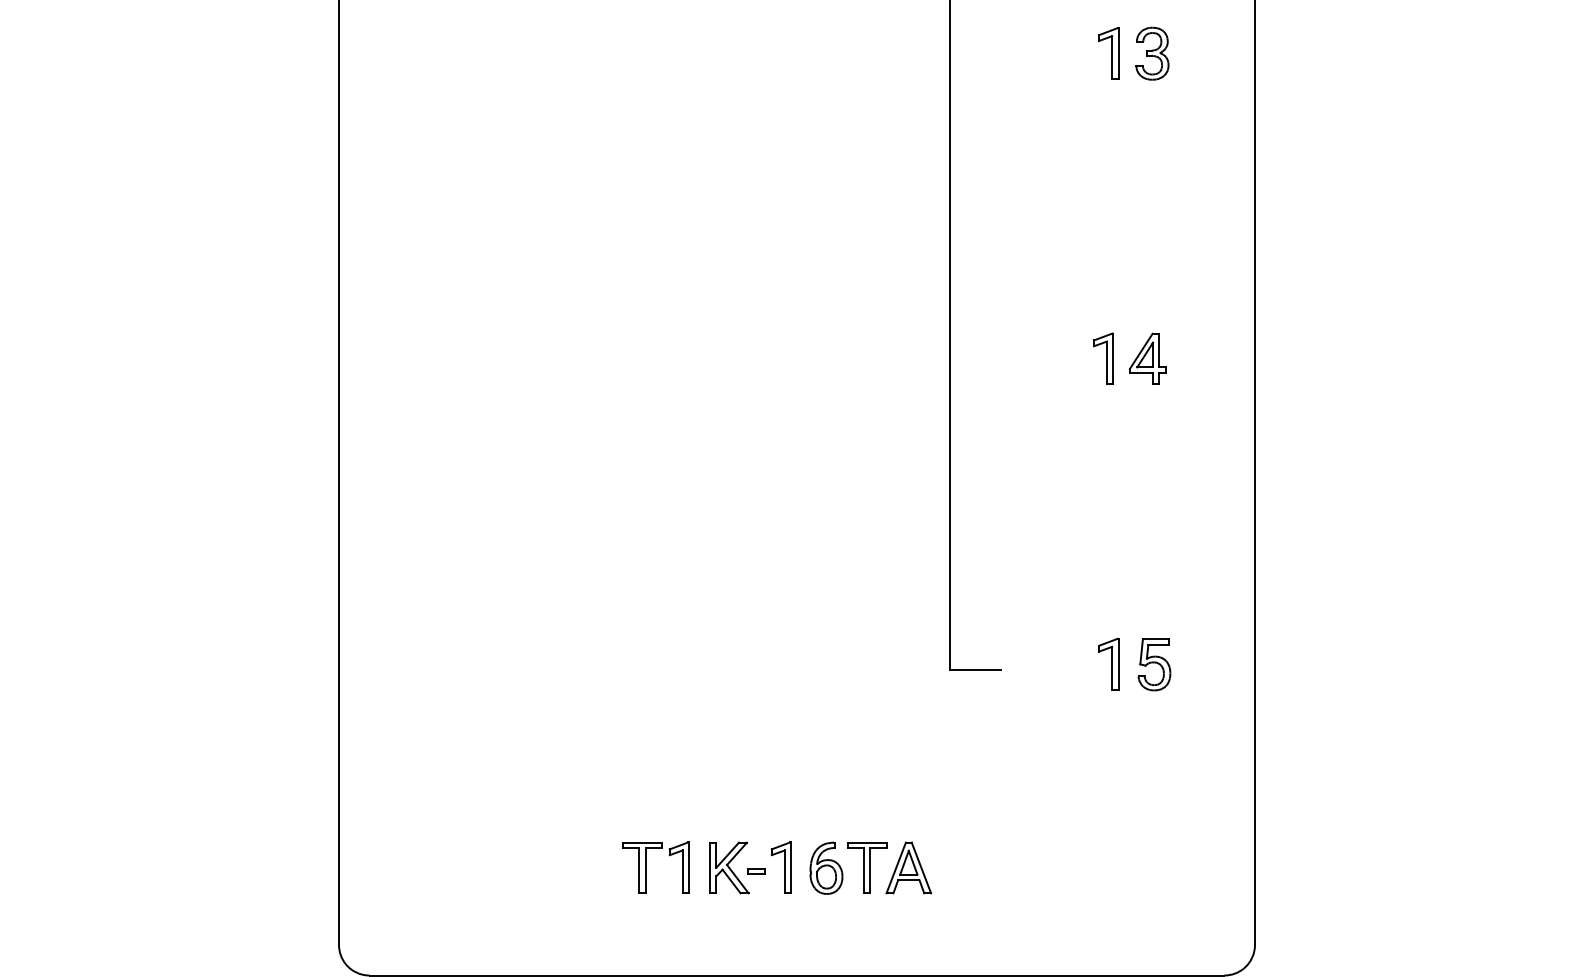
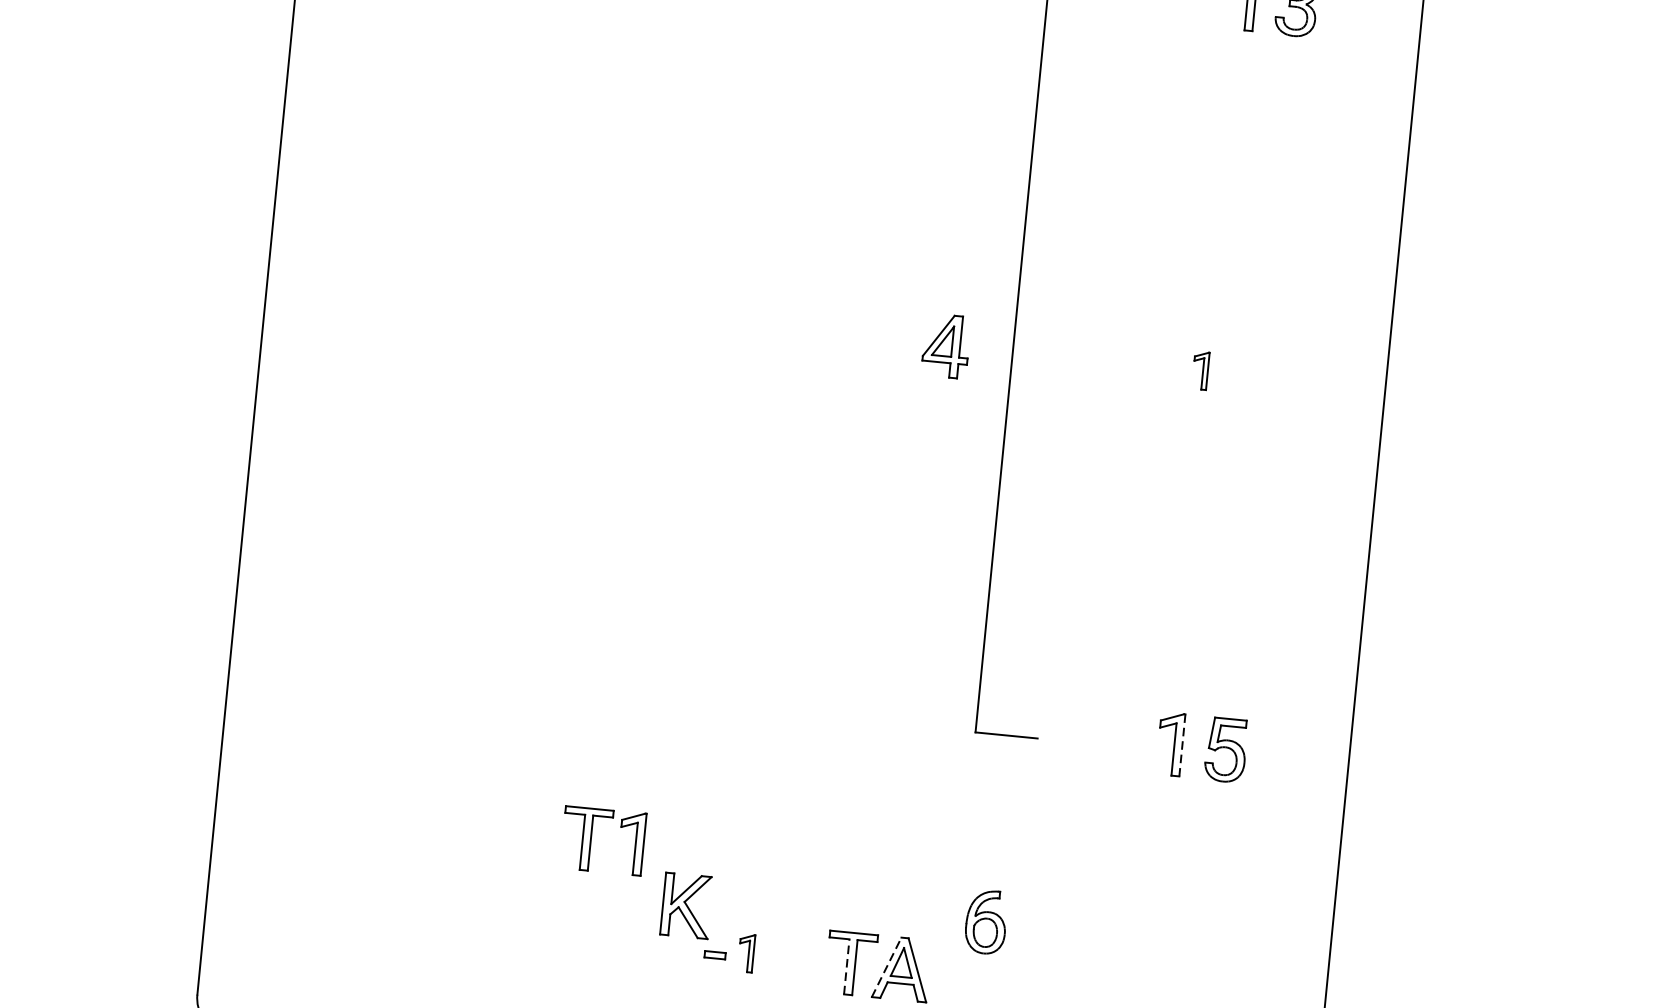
part: (1103, 358) -> (1200, 370), size x0.6
part: (1147, 358) -> (945, 345), moved
line: (1118, 664) -> (1182, 745), solid -> dashed
part: (646, 867) -> (591, 839), moved
part: (729, 867) -> (687, 905), moved
part: (780, 867) -> (745, 952), size x0.6
part: (826, 867) -> (986, 921), moved
line: (896, 867) -> (887, 966), solid -> dashed
line: (863, 870) -> (846, 966), solid -> dashed

